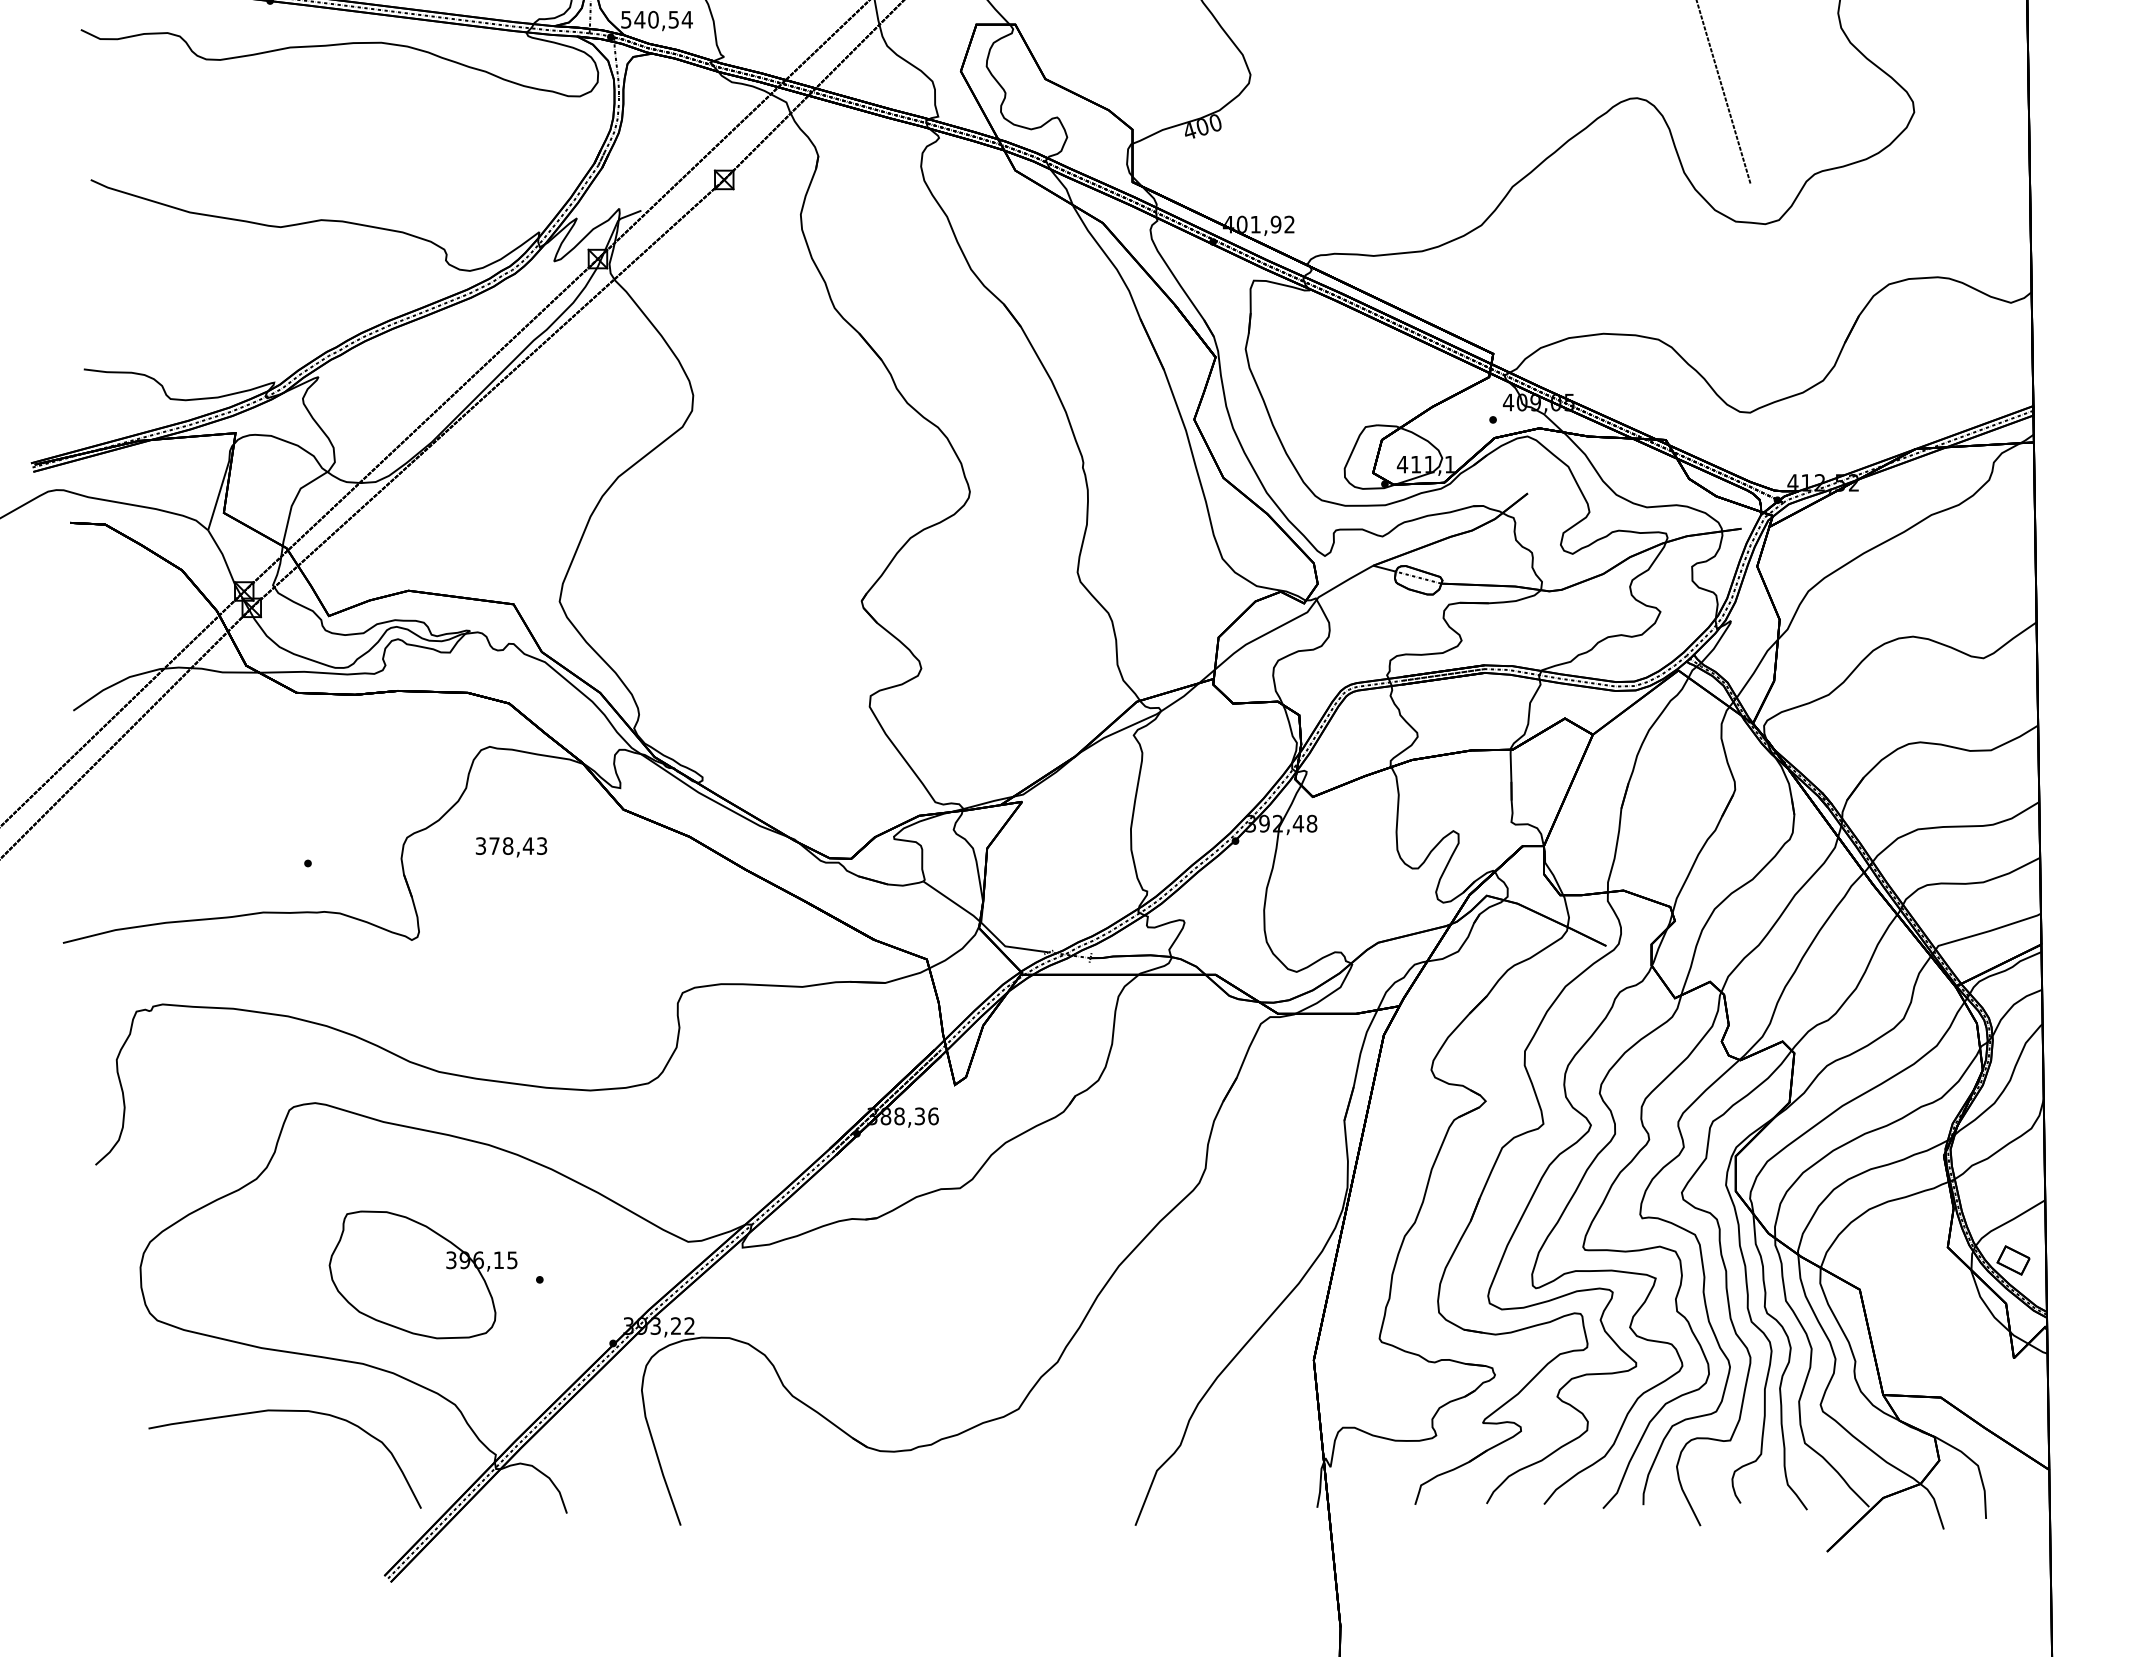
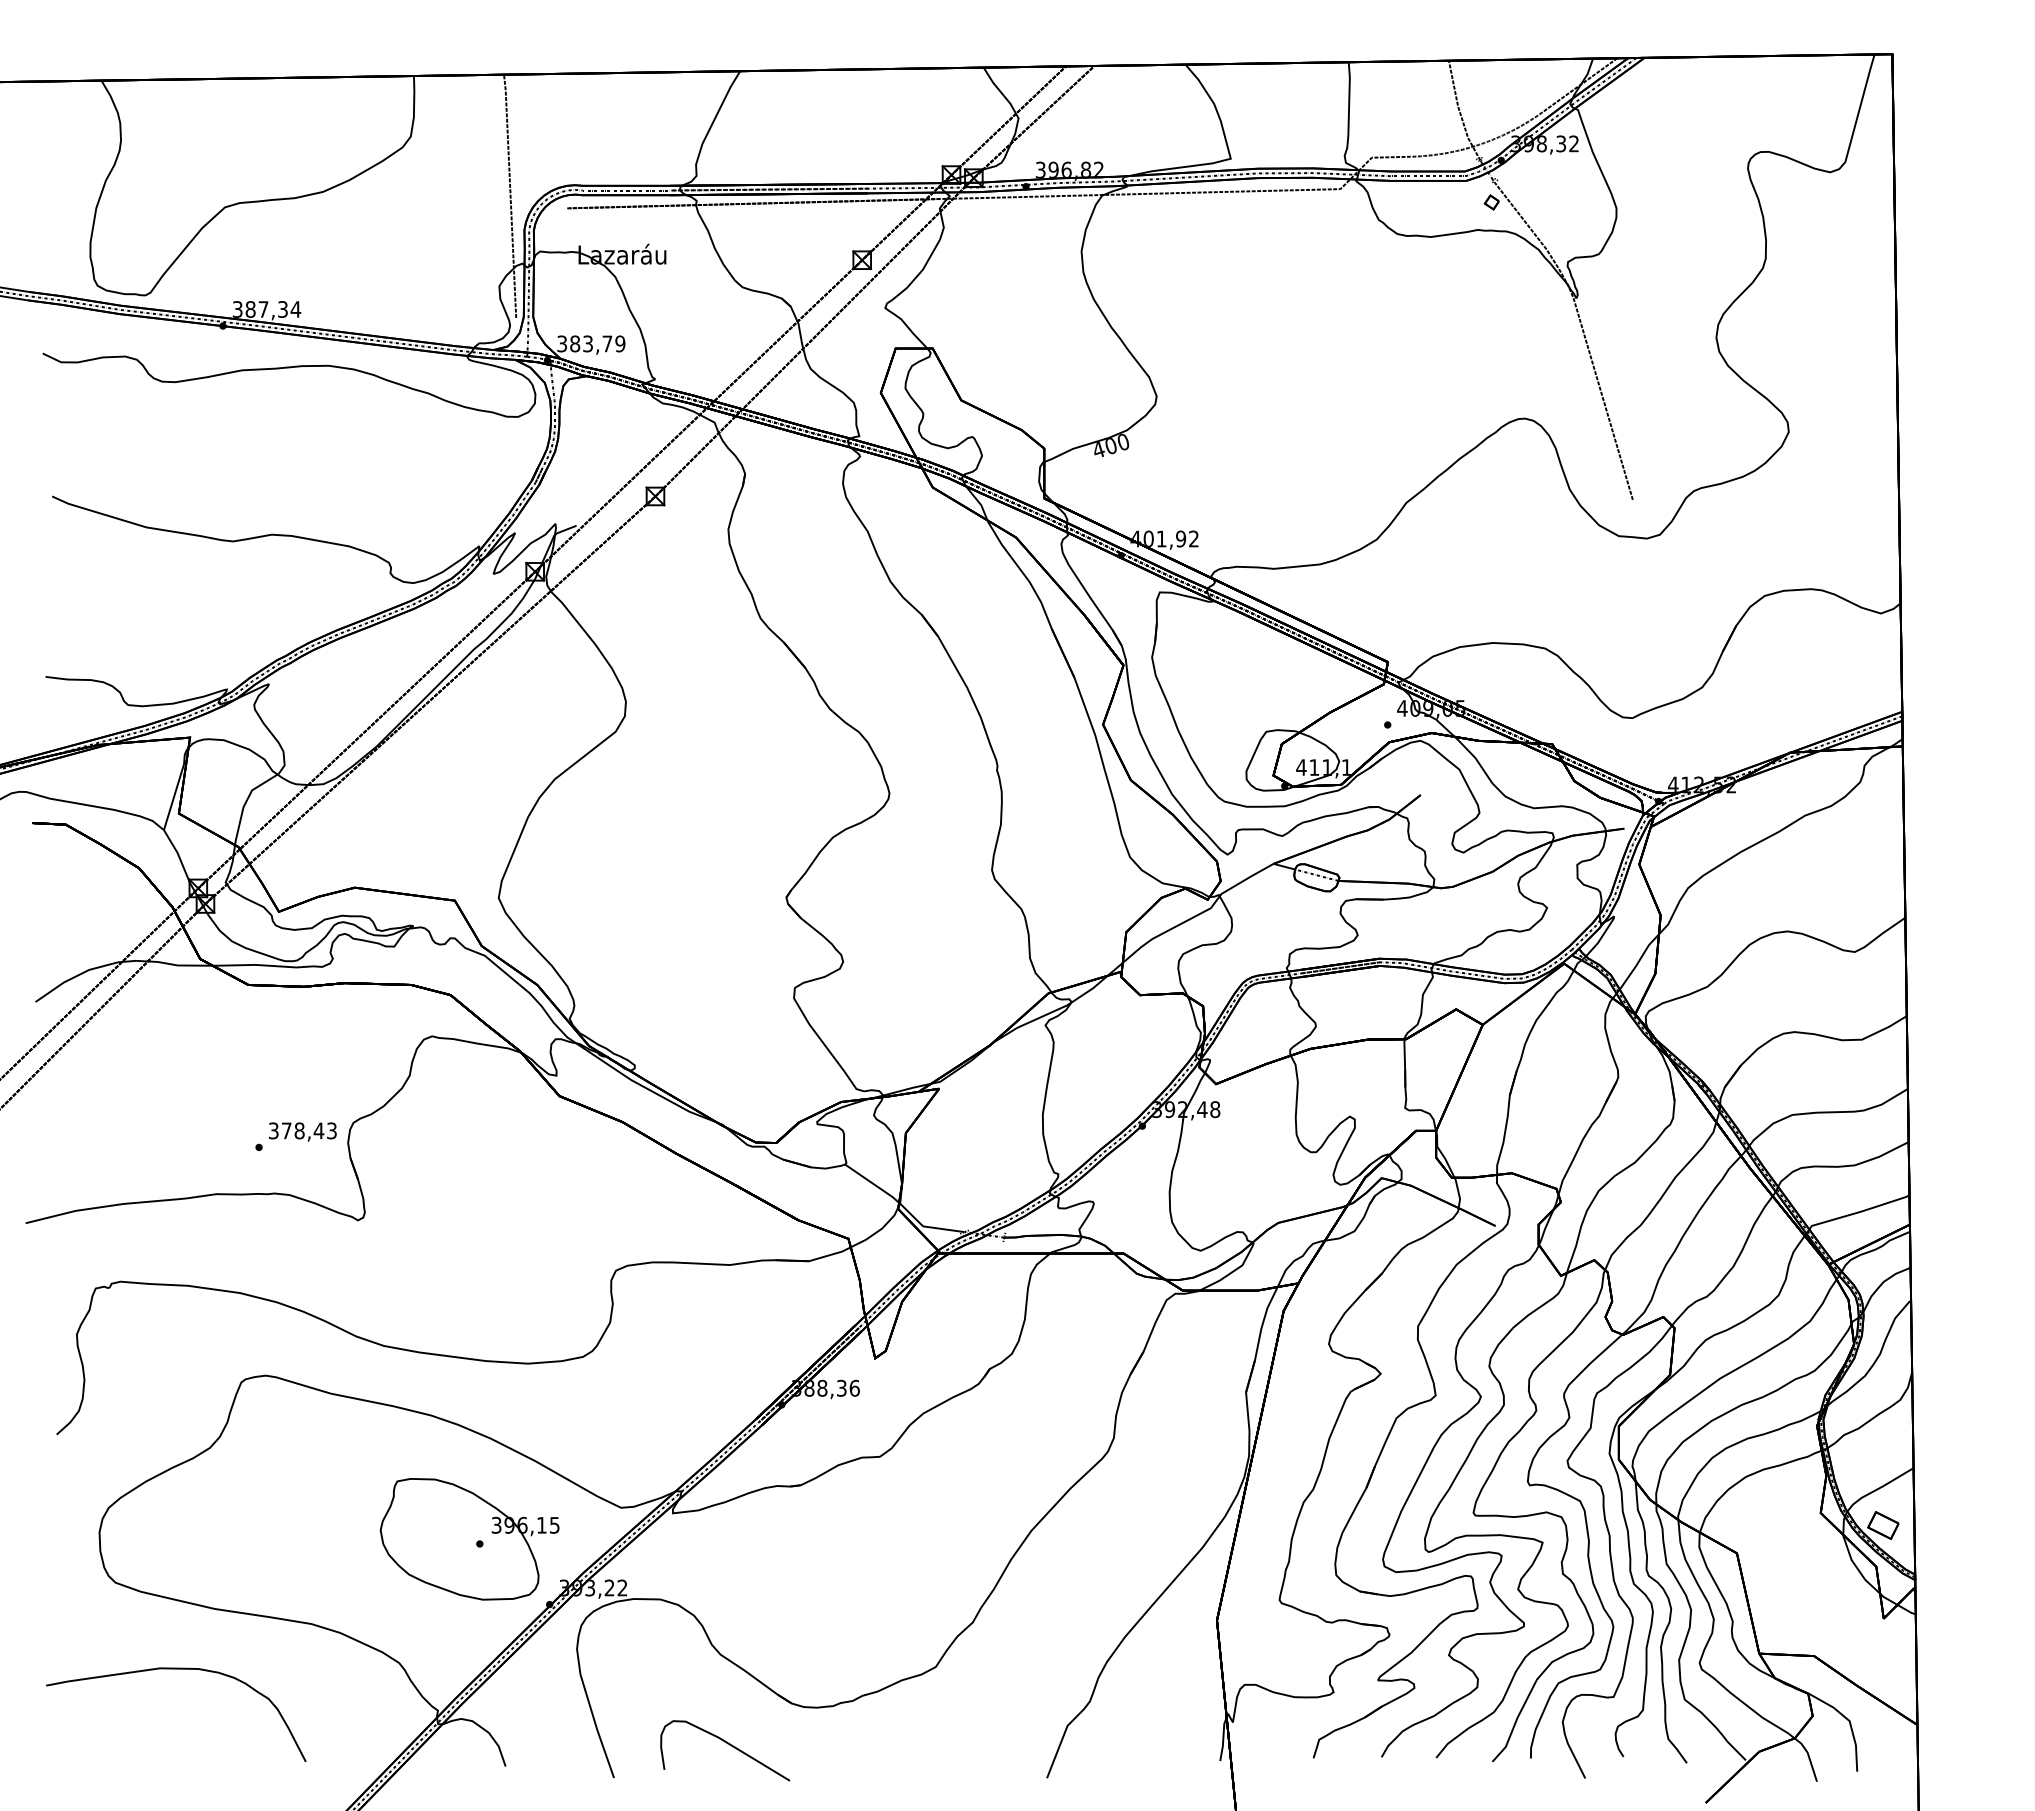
text: (657, 19) -> (591, 343), 540,54 -> 383,79
text: (511, 846) -> (302, 1131), moved
part: (422, 1275) -> (469, 1539), moved
curve: (285, 1411) -> (176, 1669), moved
curve: (799, 1490) -> (727, 1744), added

